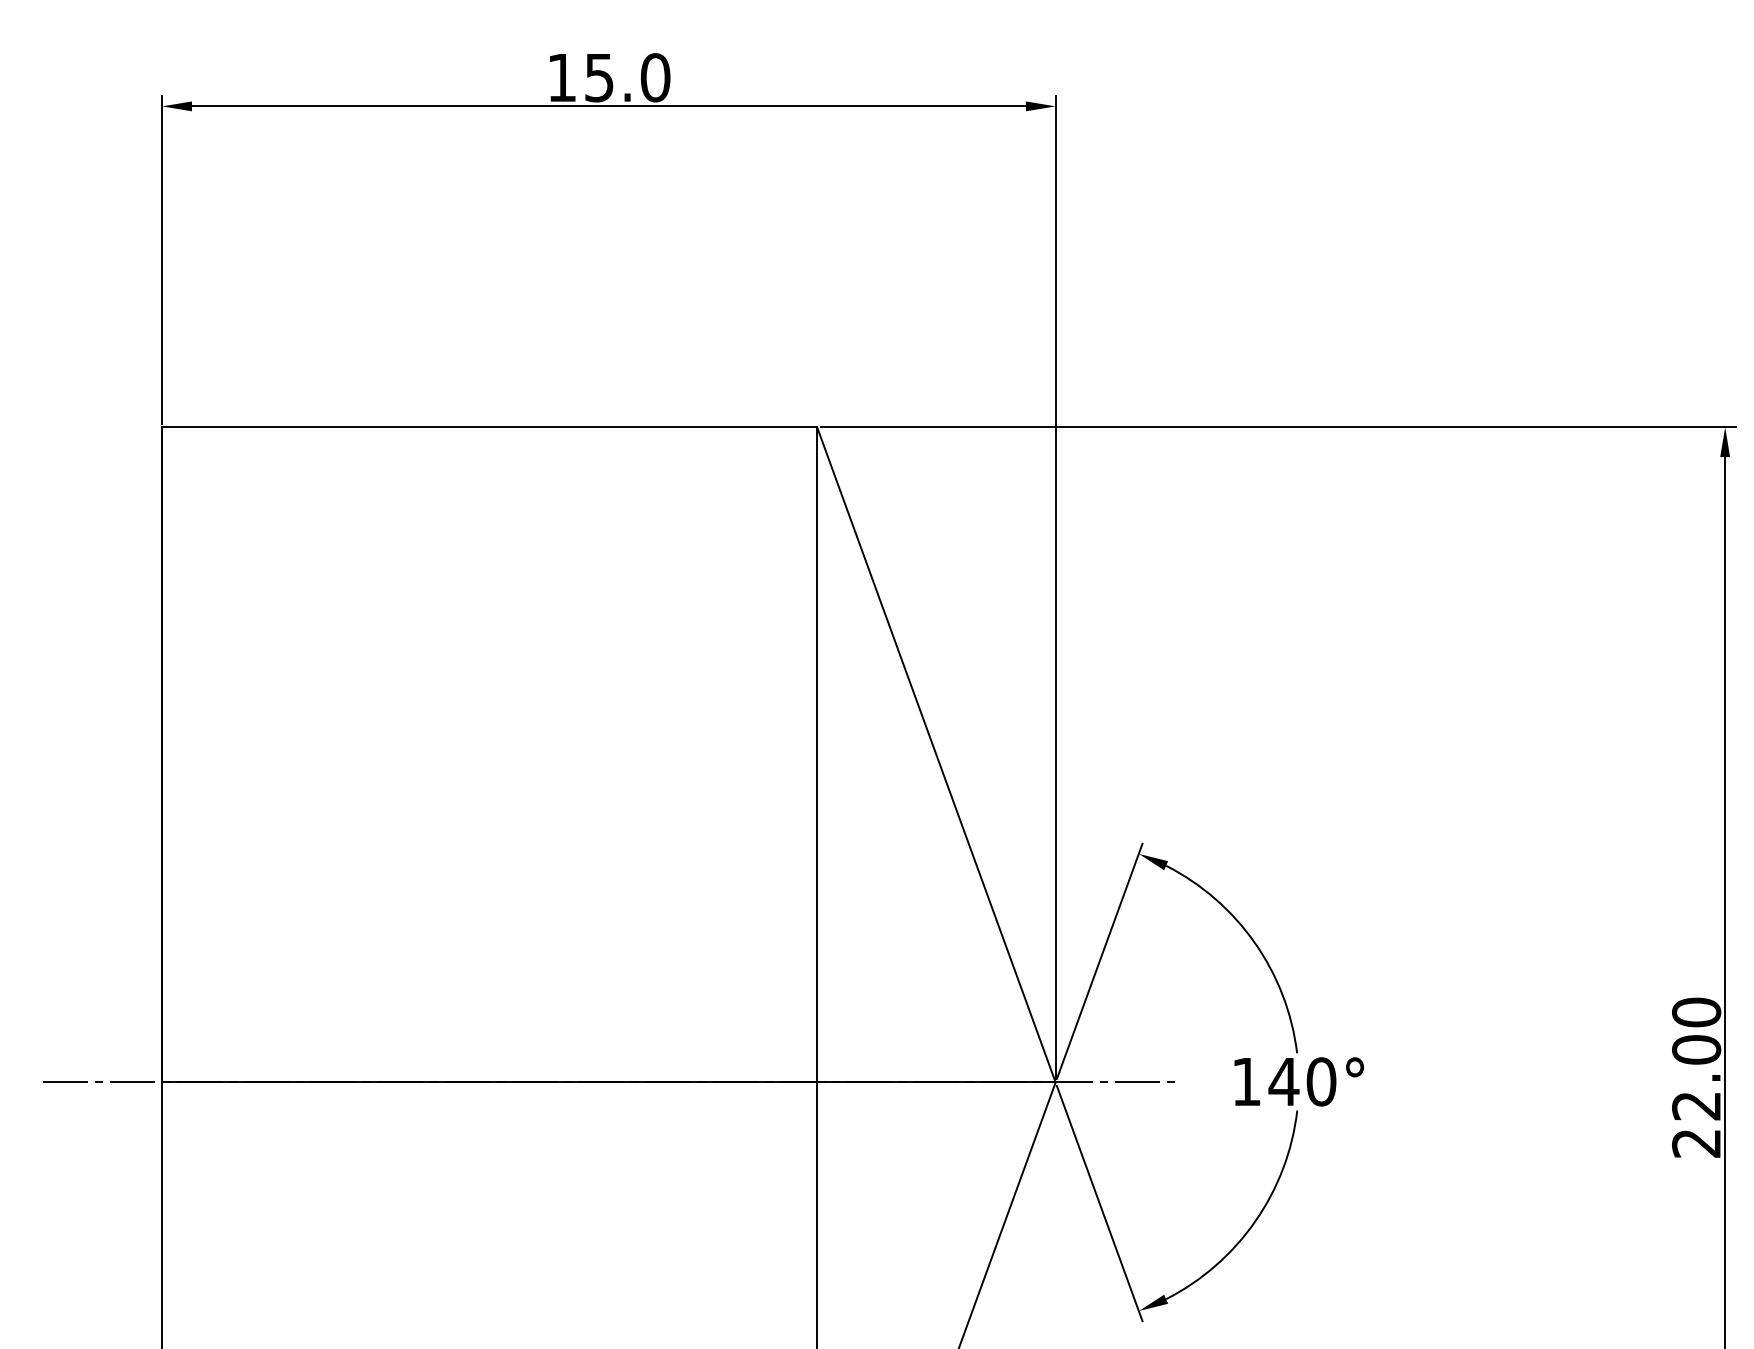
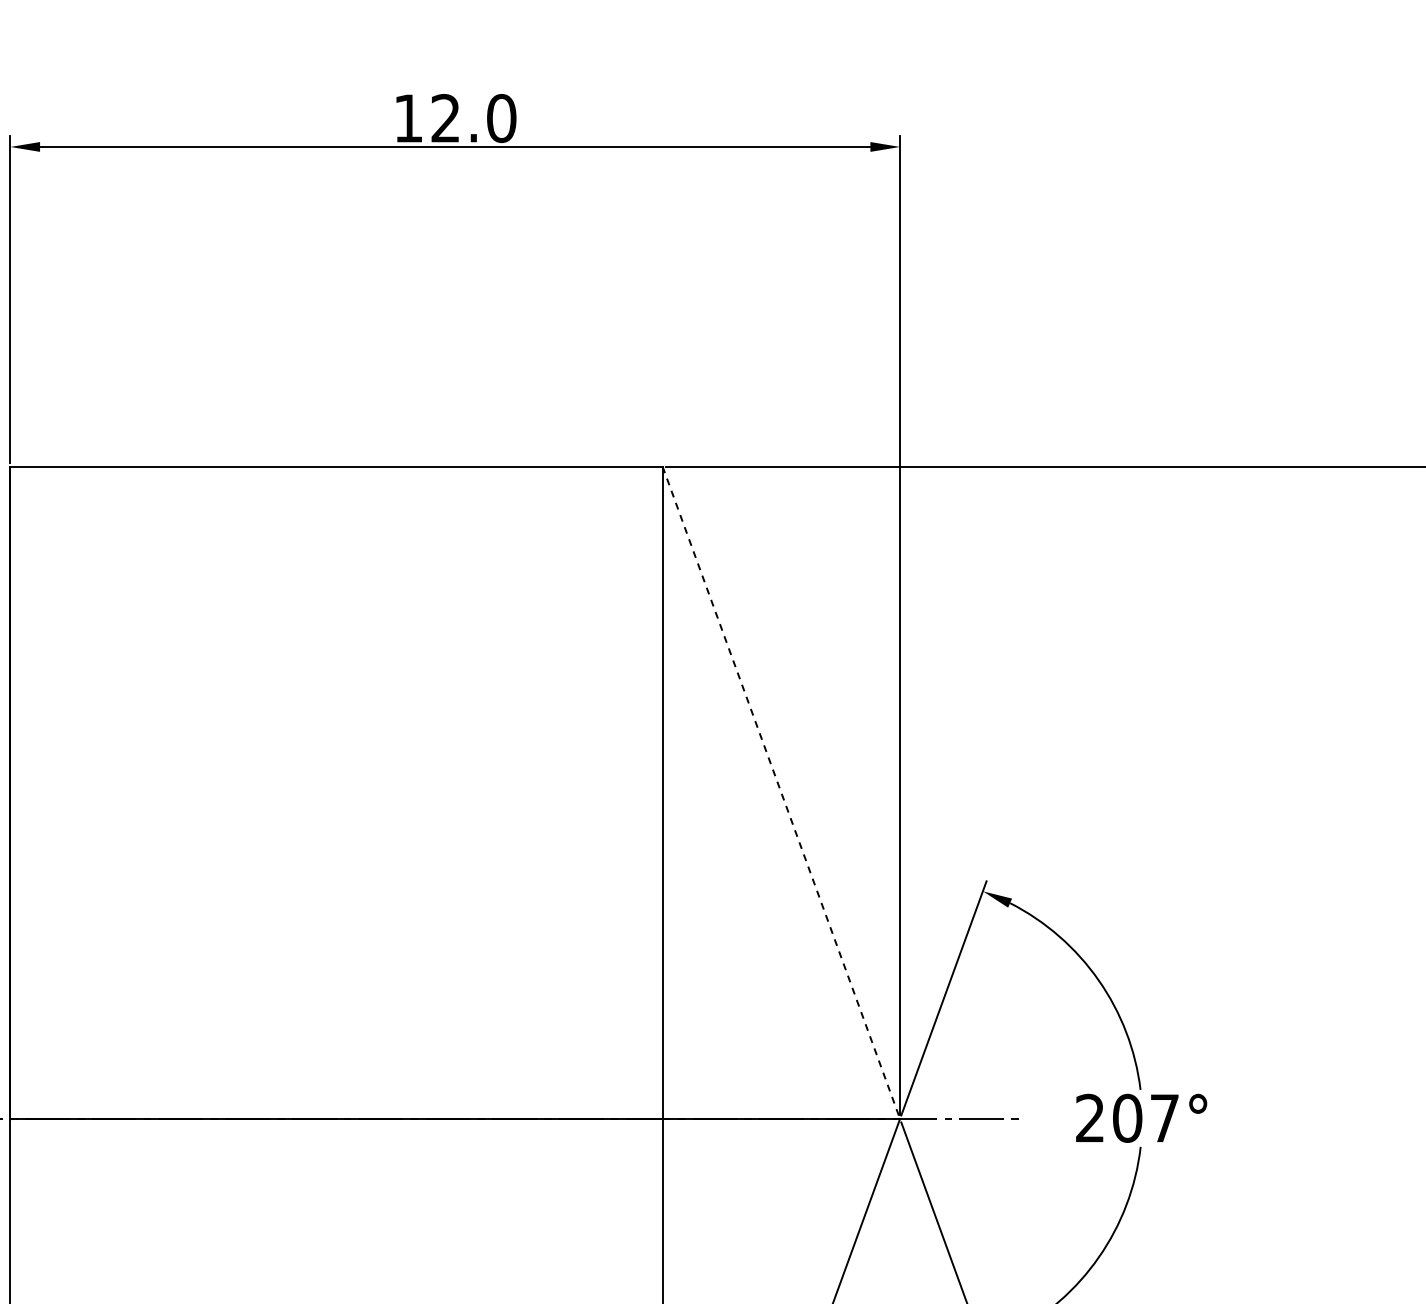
text: (599, 77) -> (445, 118), 15.0 -> 12.0
line: (936, 754) -> (781, 792), solid -> dashed
text: (1284, 1081) -> (1127, 1117), 140° -> 207°

